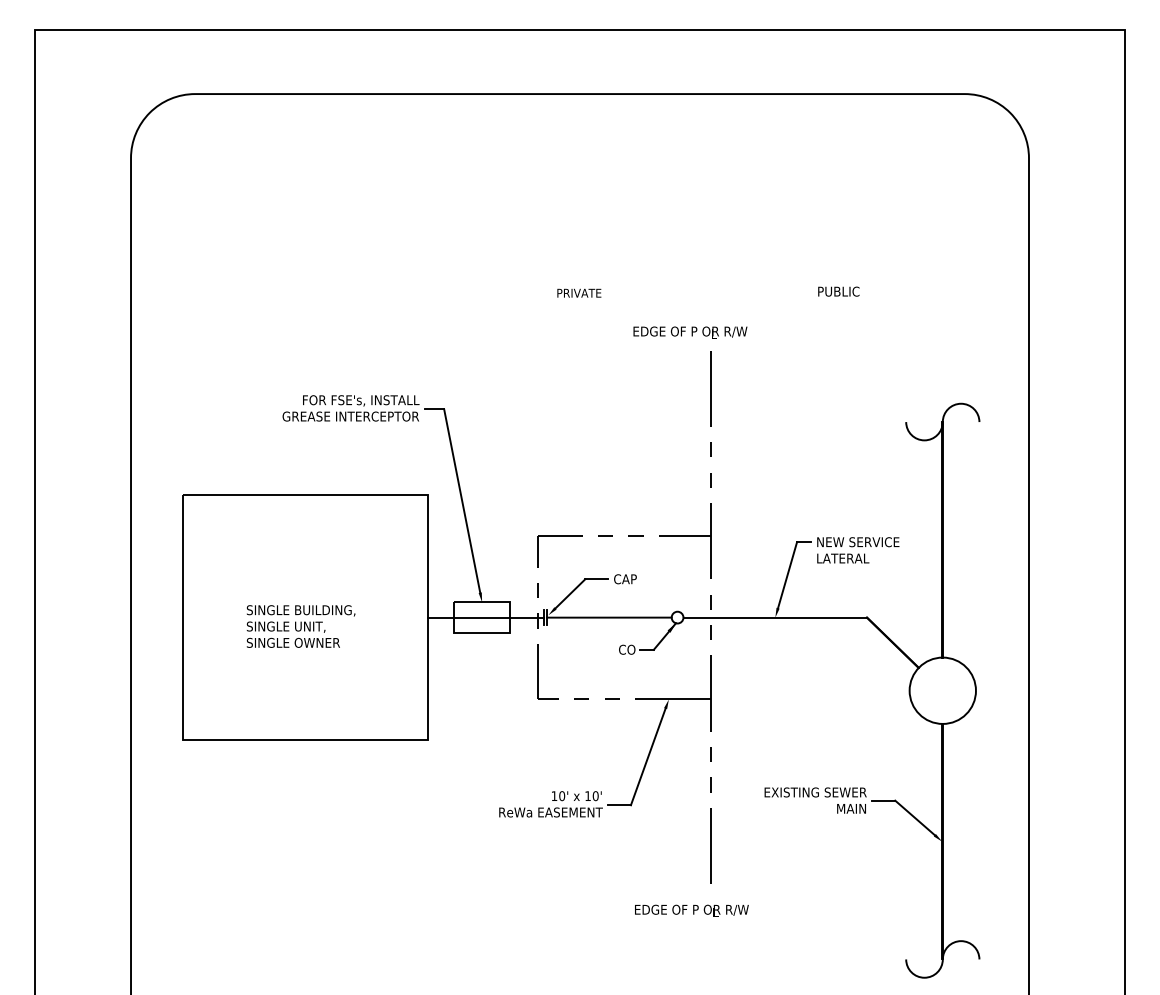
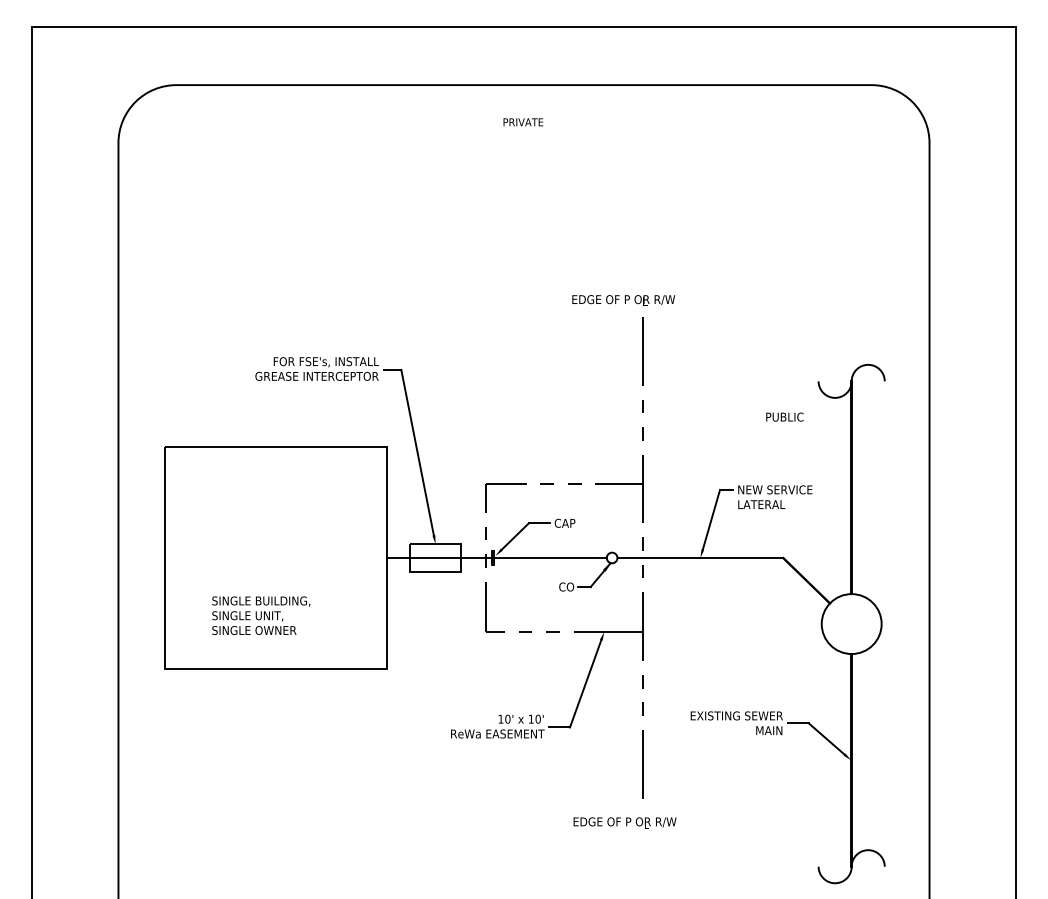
text: (838, 291) -> (784, 416), moved
text: (579, 292) -> (523, 121), moved
text: (300, 626) -> (260, 615), moved

